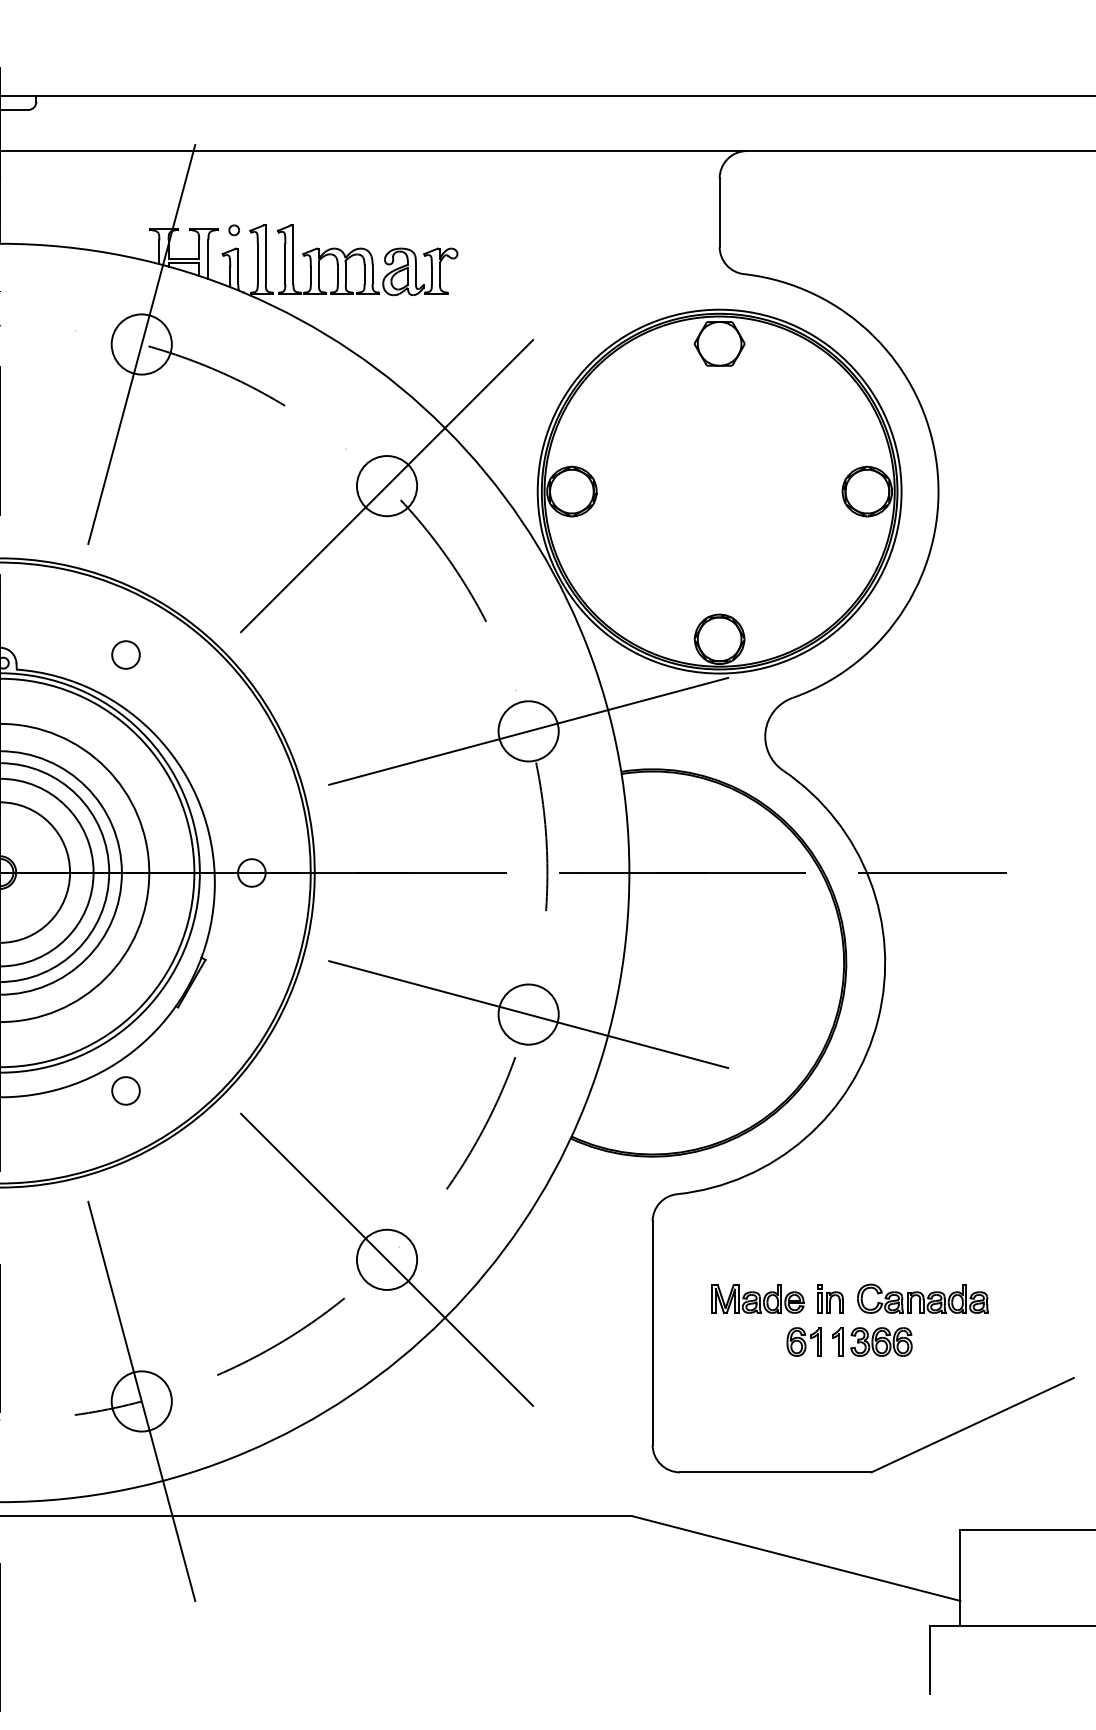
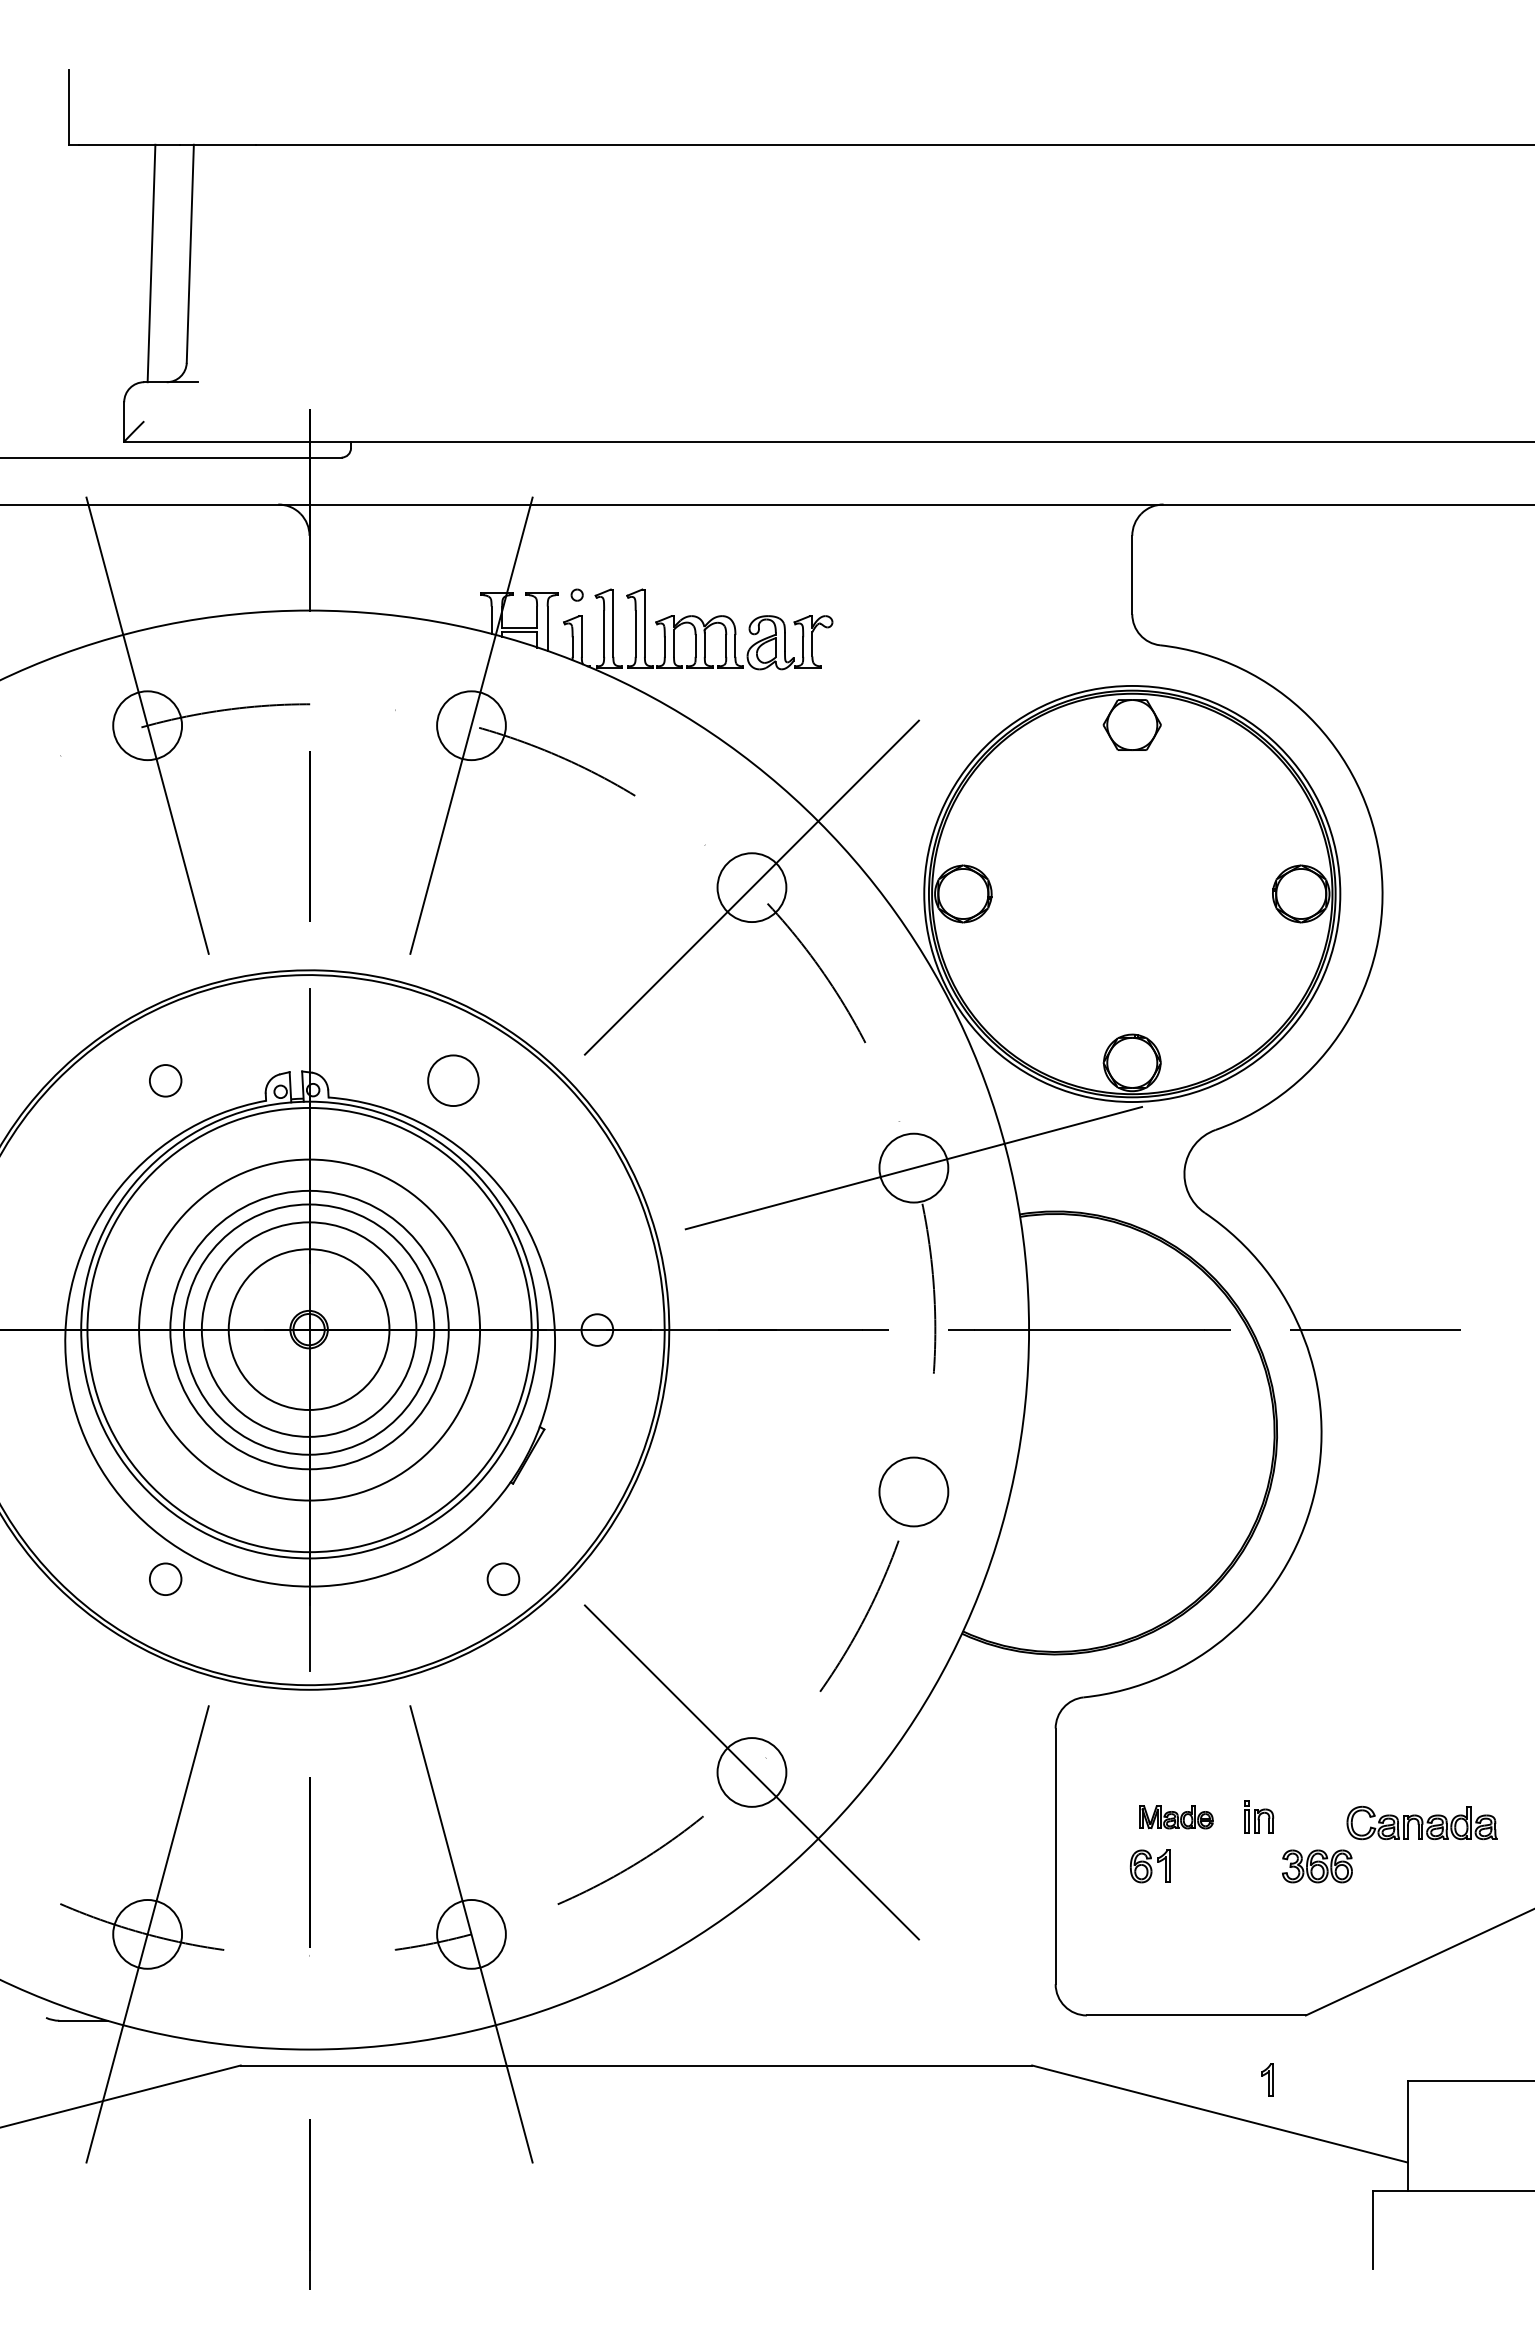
circle: (126, 654) -> (453, 1080), size x1.6
line: (528, 1014) -> (913, 1491), removed
circle: (126, 1090) -> (503, 1578), moved
part: (922, 1298) -> (1421, 1822), moved
part: (758, 1299) -> (1176, 1817), size x0.7
part: (837, 1341) -> (1267, 2079), moved
part: (803, 1342) -> (1149, 1866), moved

